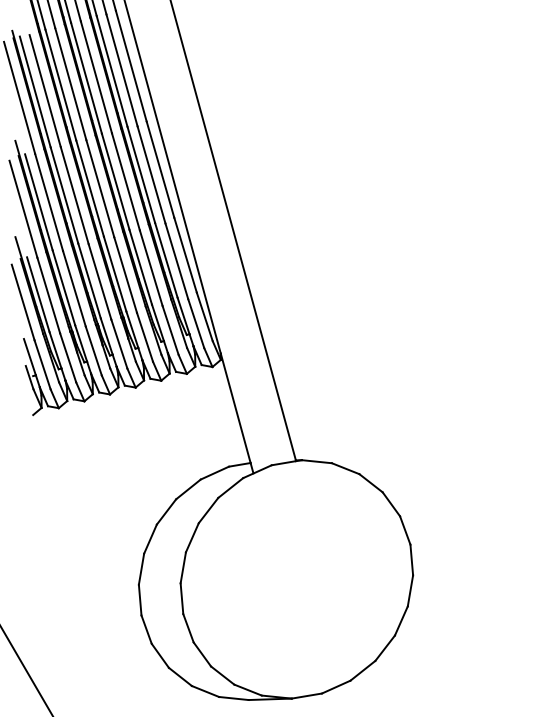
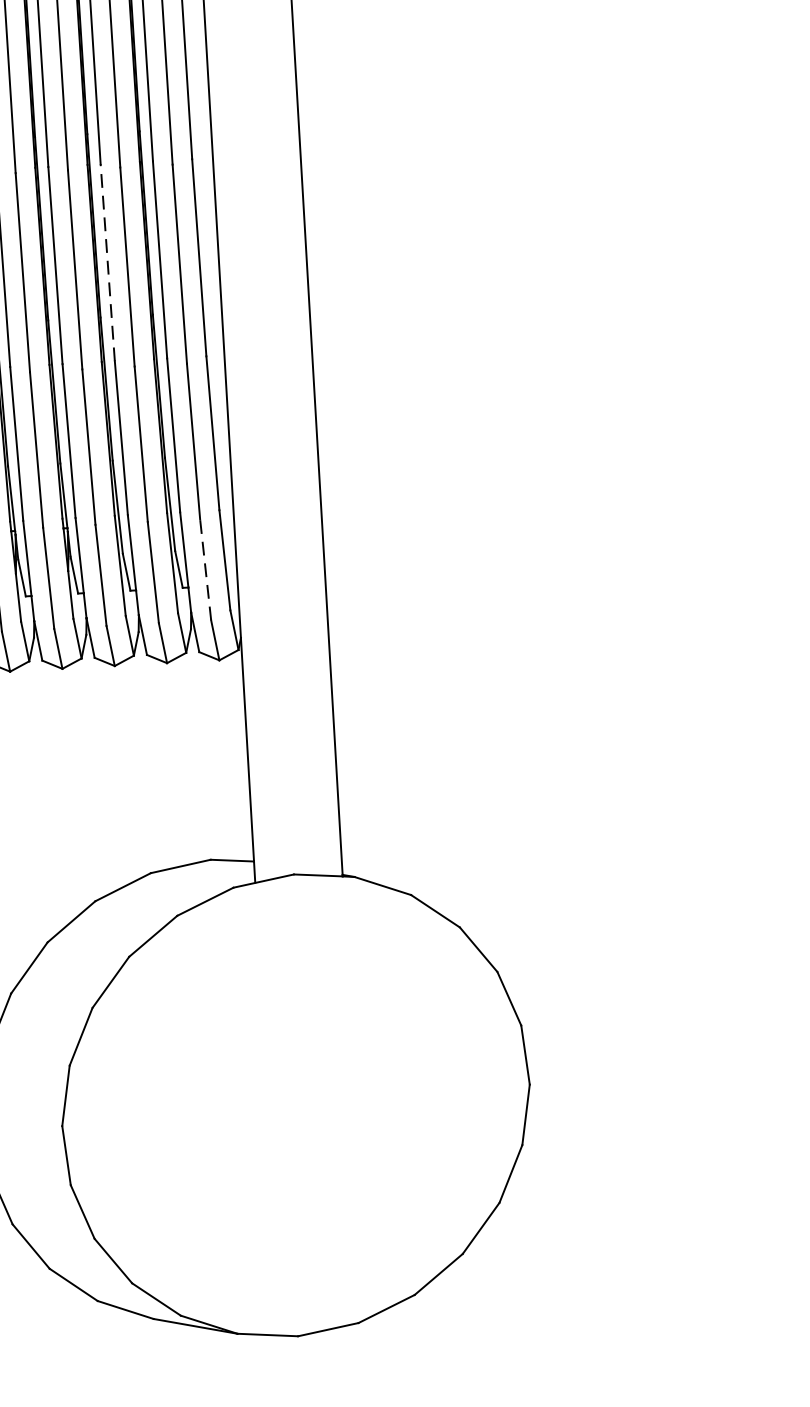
line: (115, 181) -> (107, 262), solid -> dashed
line: (196, 323) -> (206, 569), solid -> dashed

